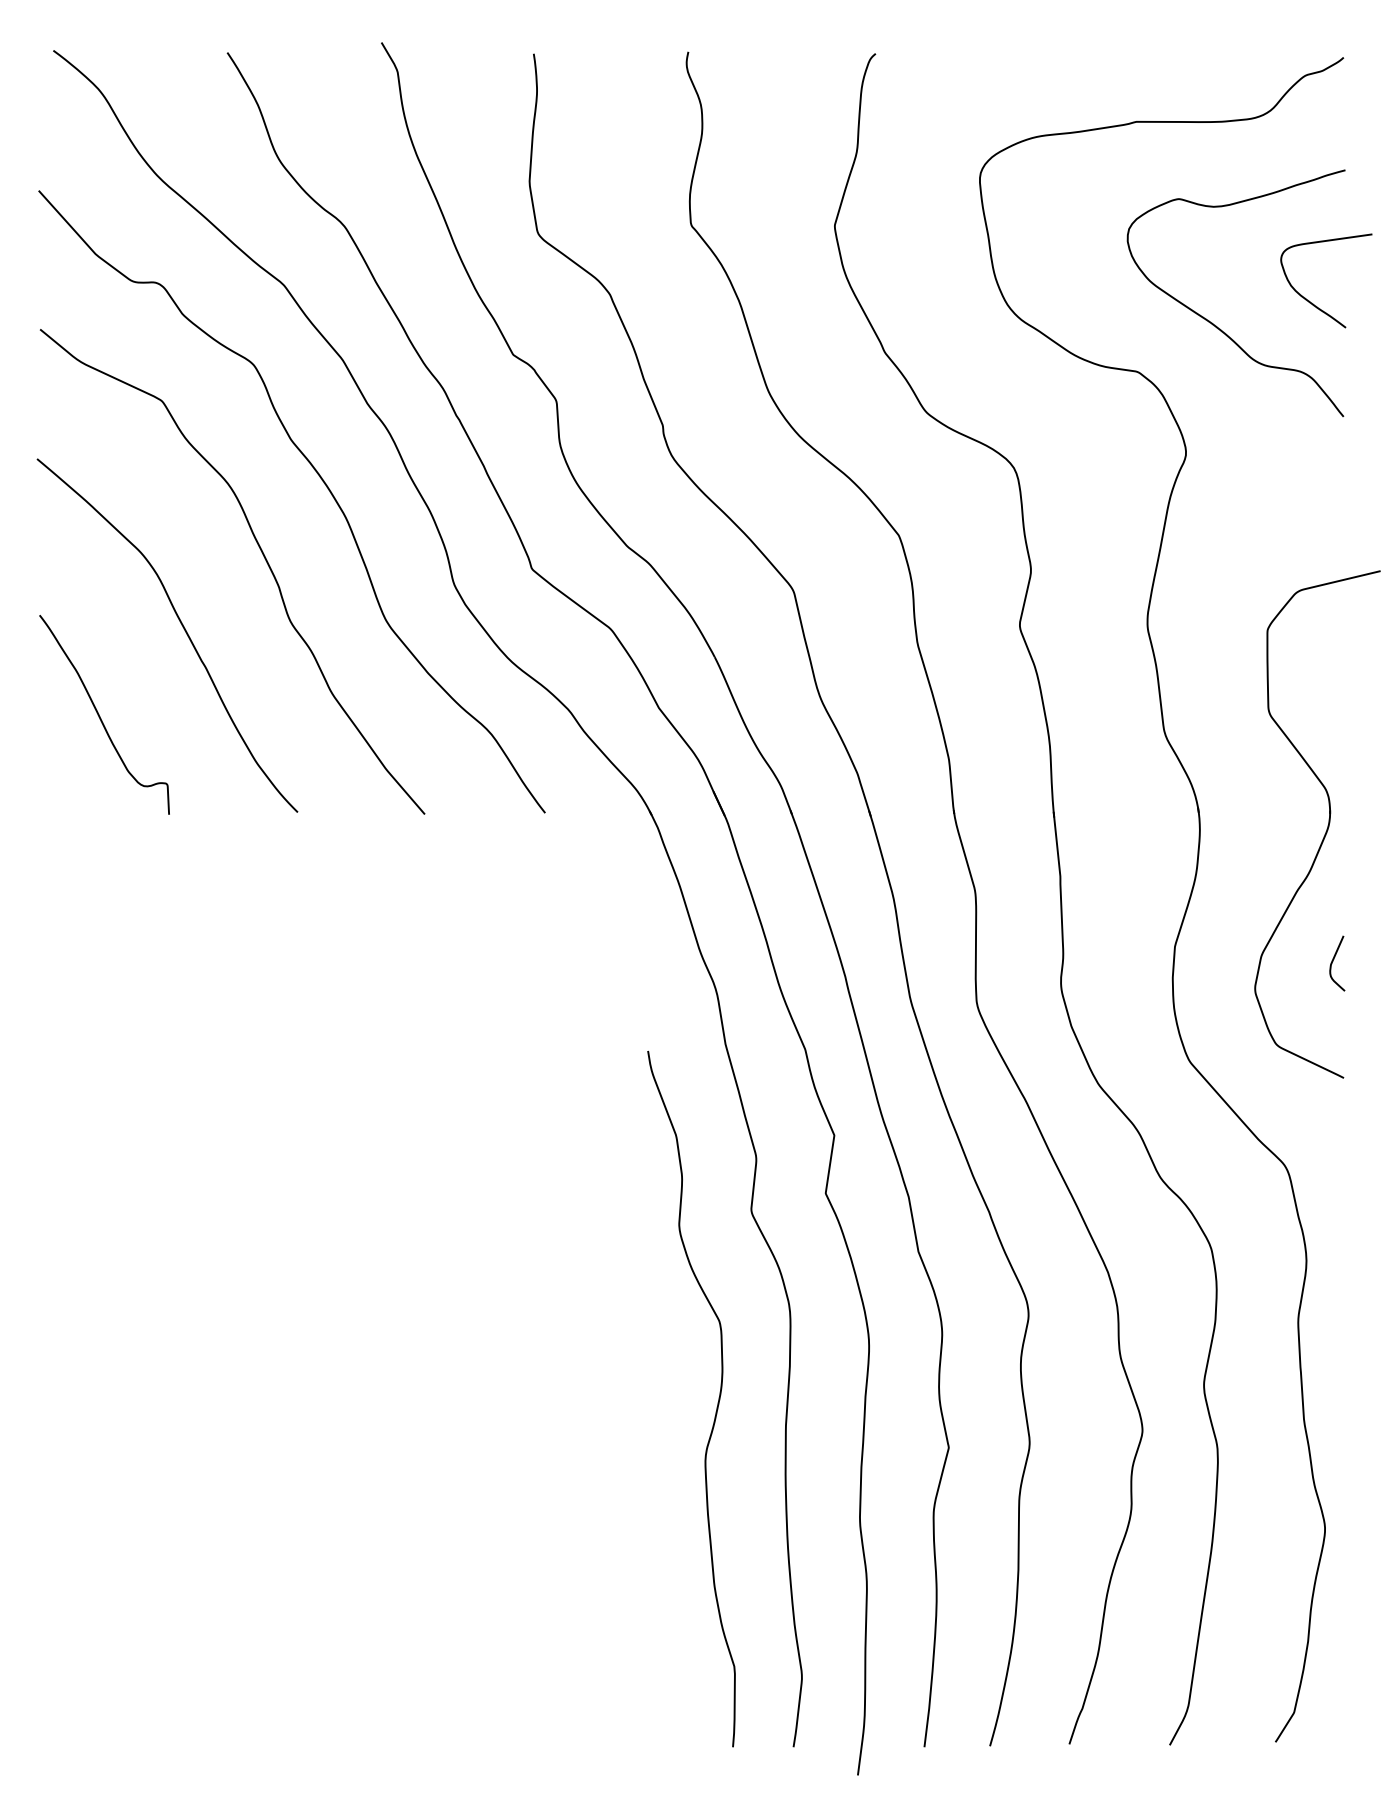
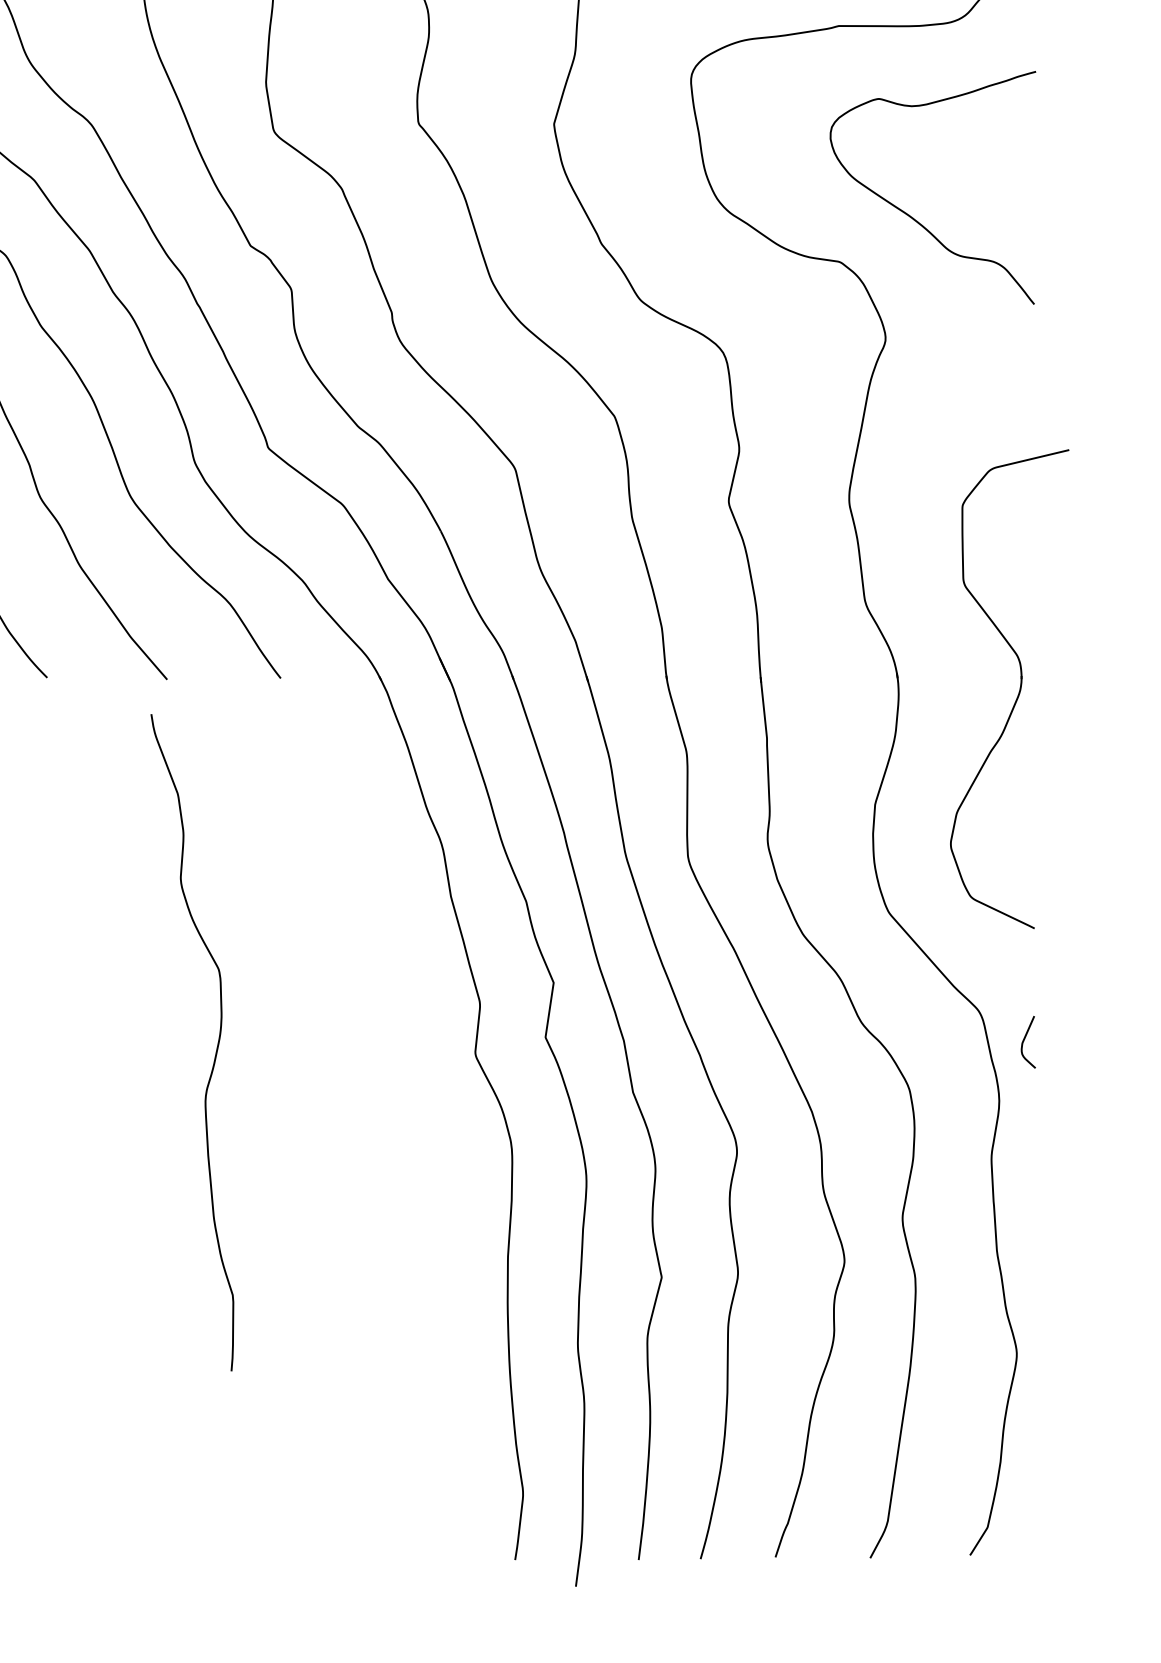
curve: (1309, 300) -> (1002, 194), removed
curve: (1333, 961) -> (1024, 1040), moved
curve: (717, 1402) -> (216, 1045), moved

